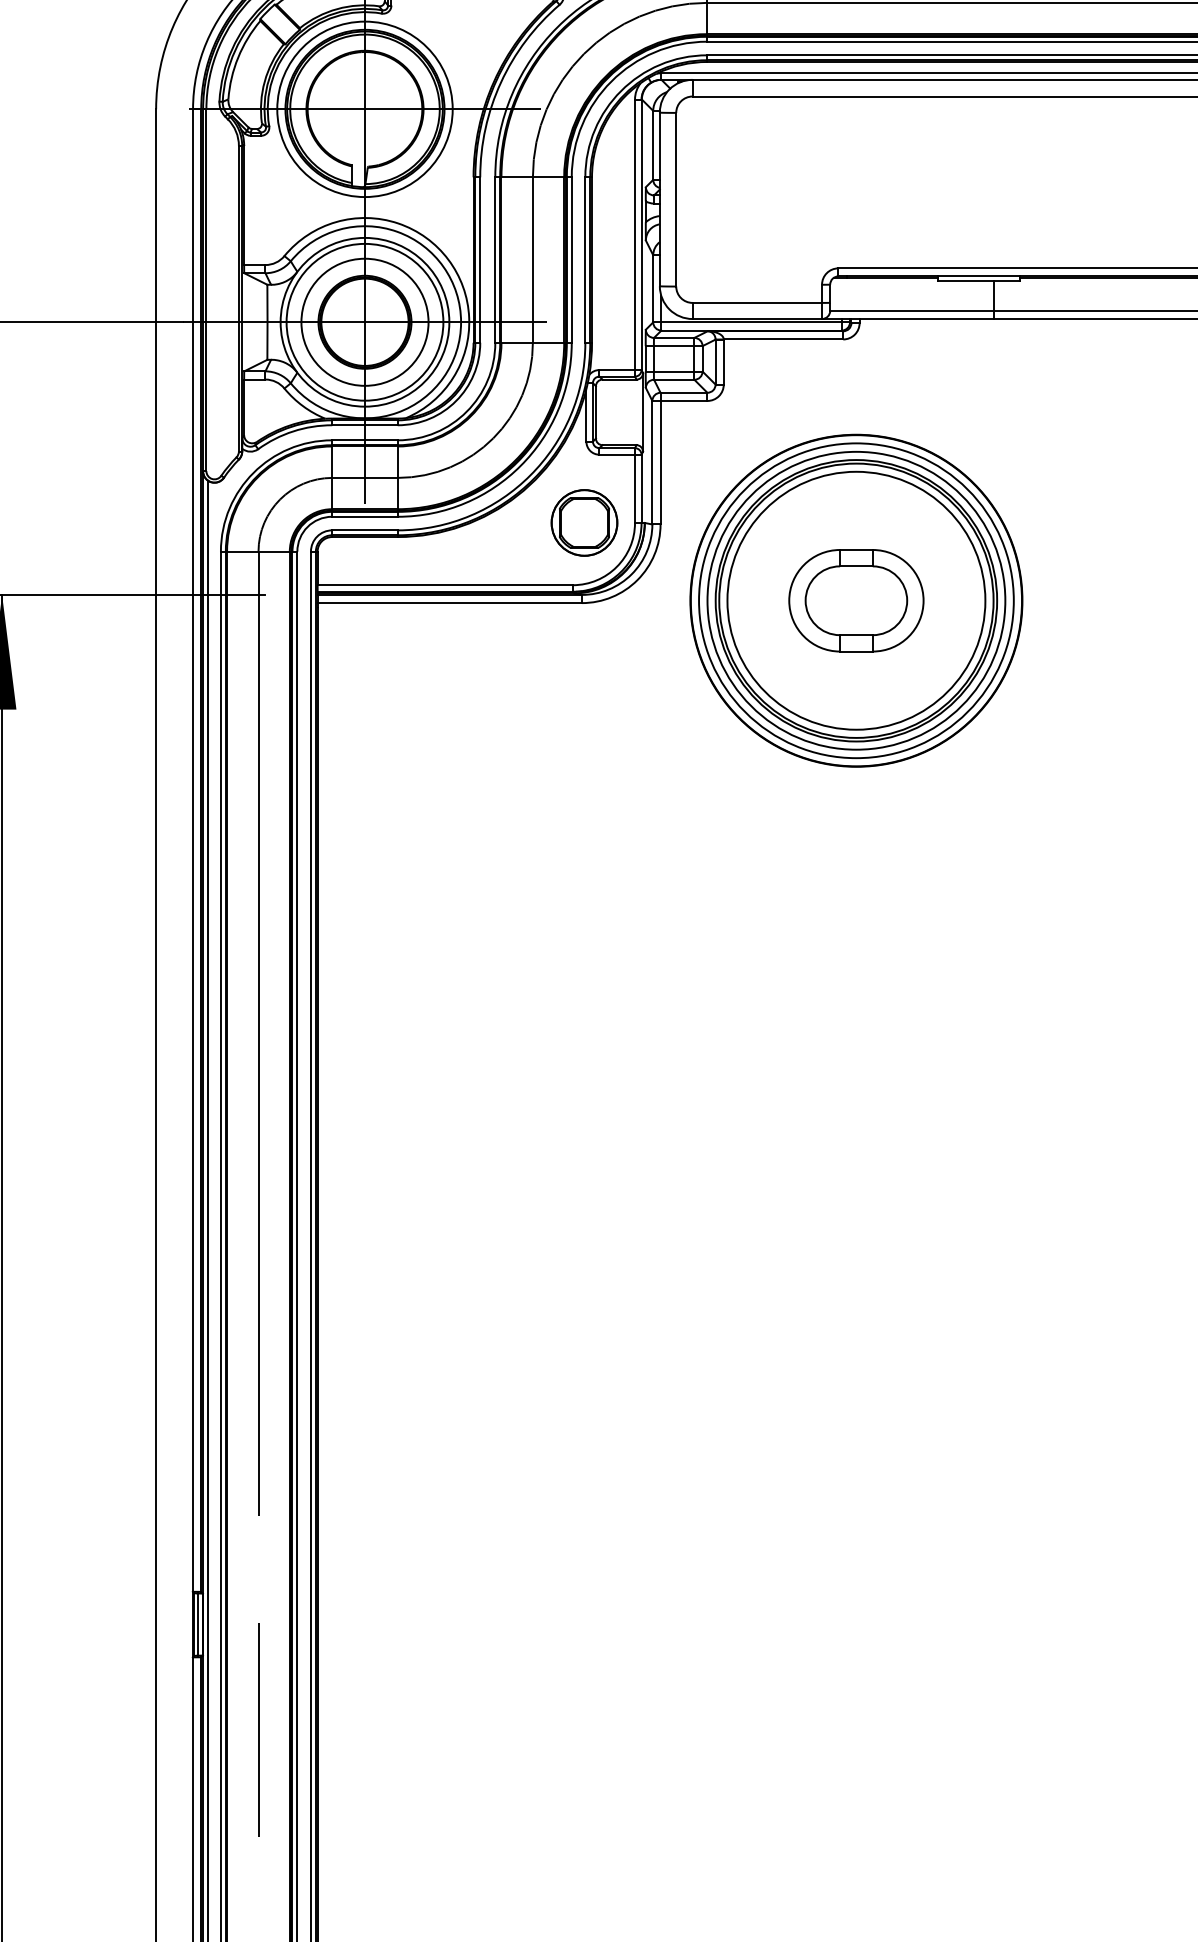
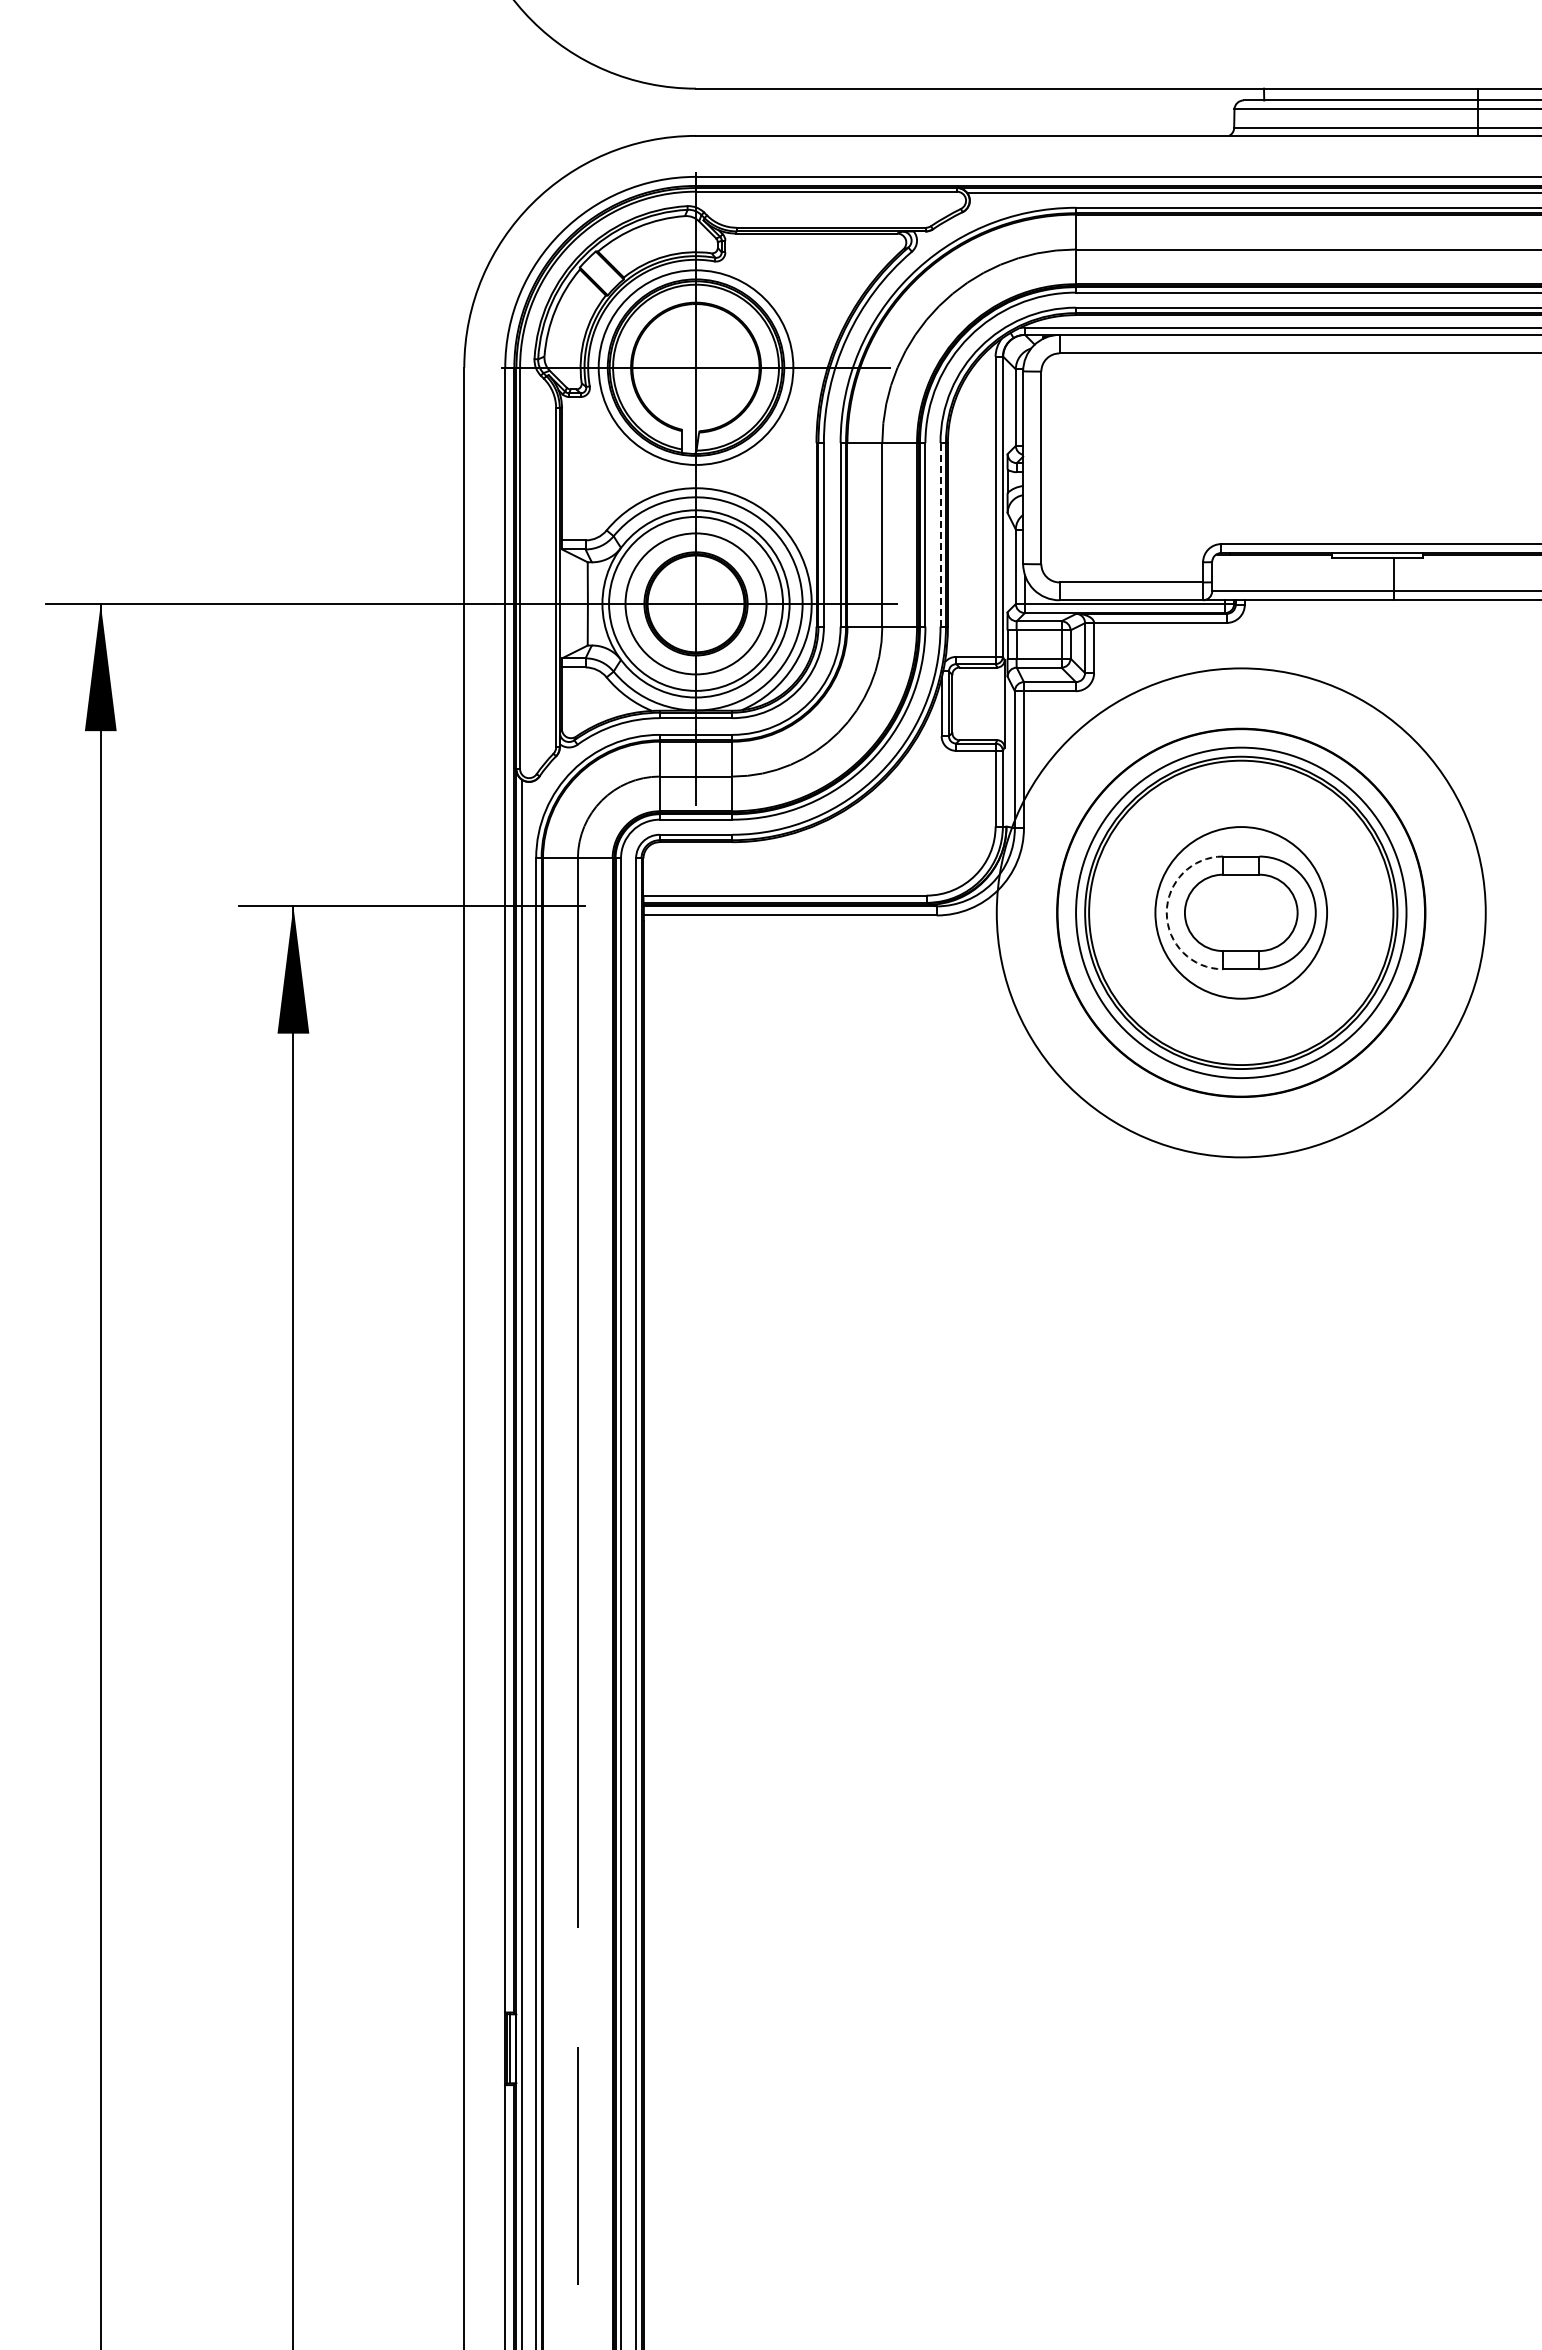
line: (585, 259) -> (940, 534), solid -> dashed
part: (584, 522) -> (939, 826), removed
arc: (789, 600) -> (1166, 912), solid -> dashed
circle: (855, 600) -> (1240, 912), size x1.4
circle: (856, 600) -> (1241, 912), size x0.6

